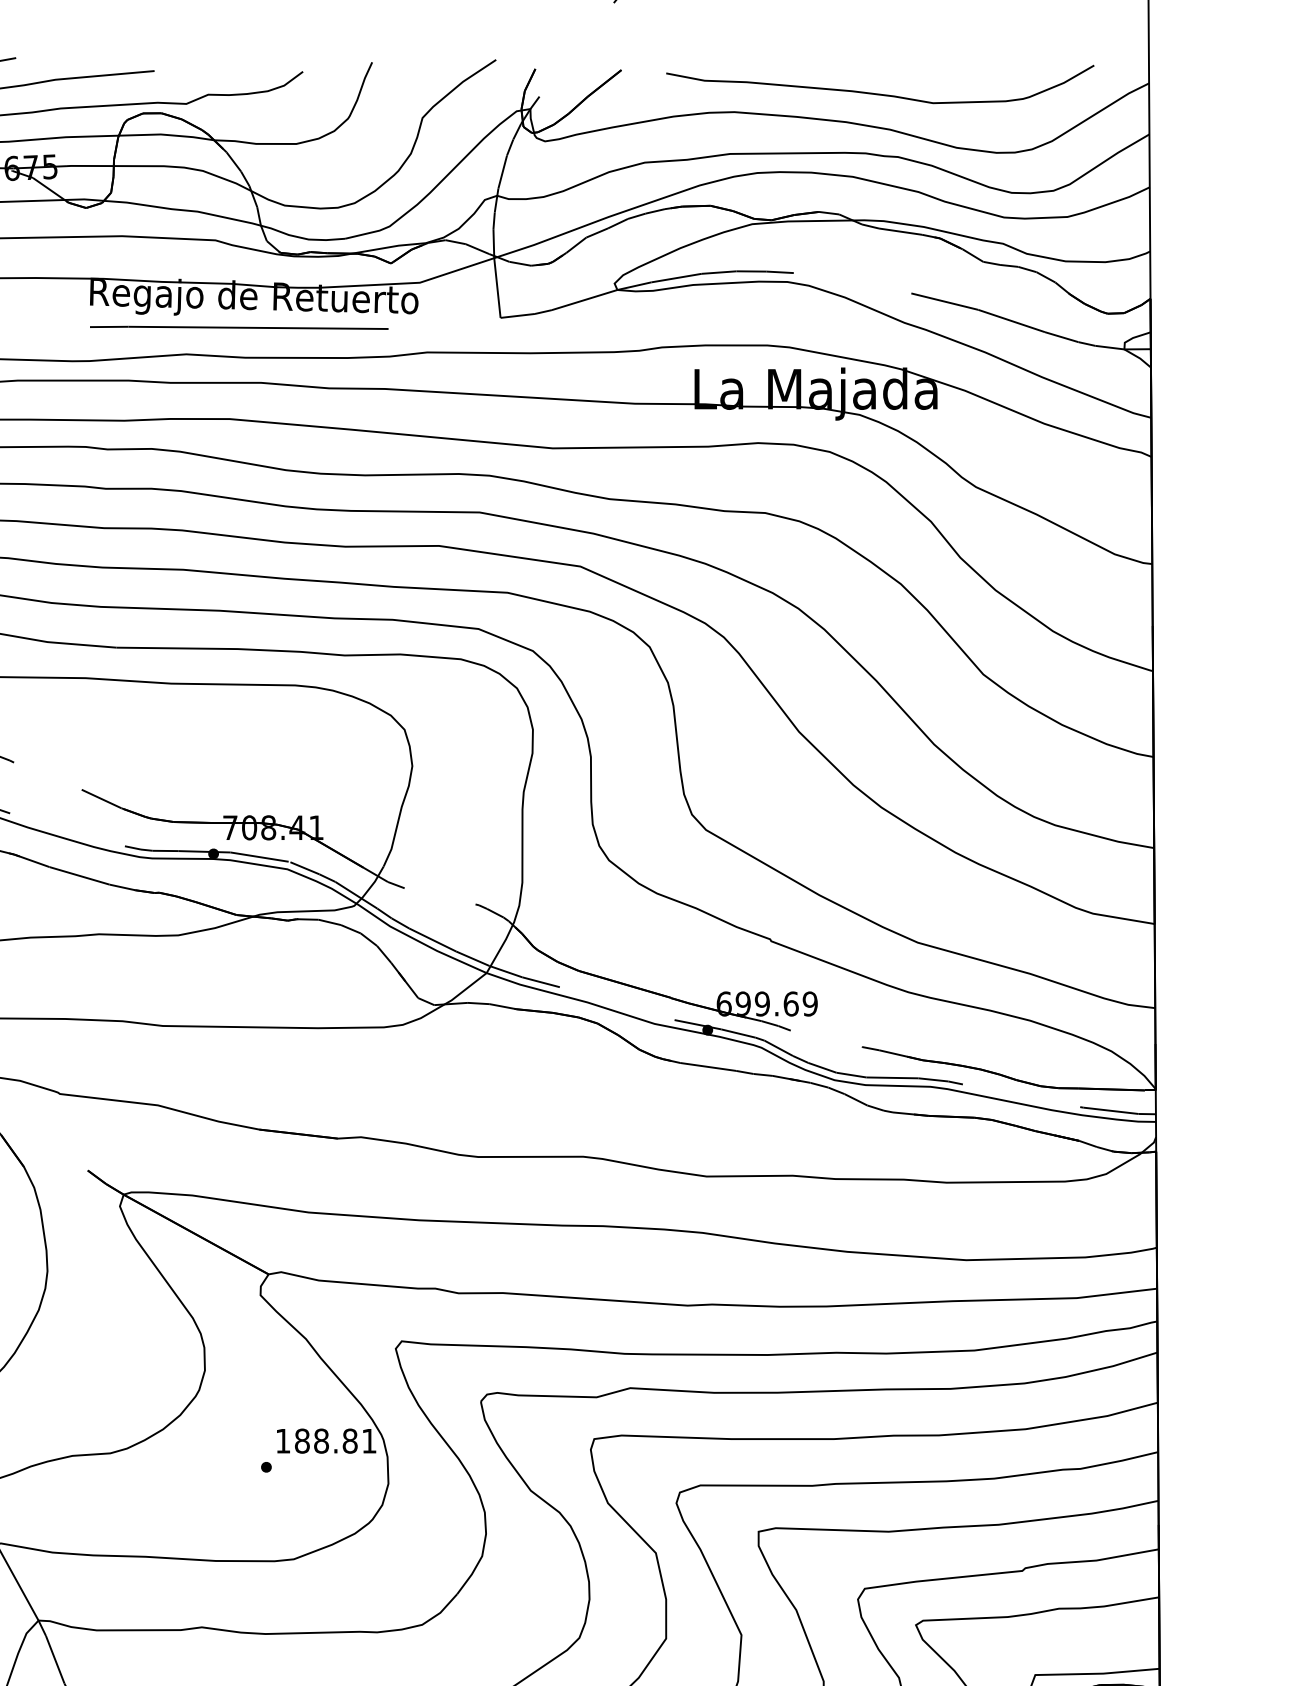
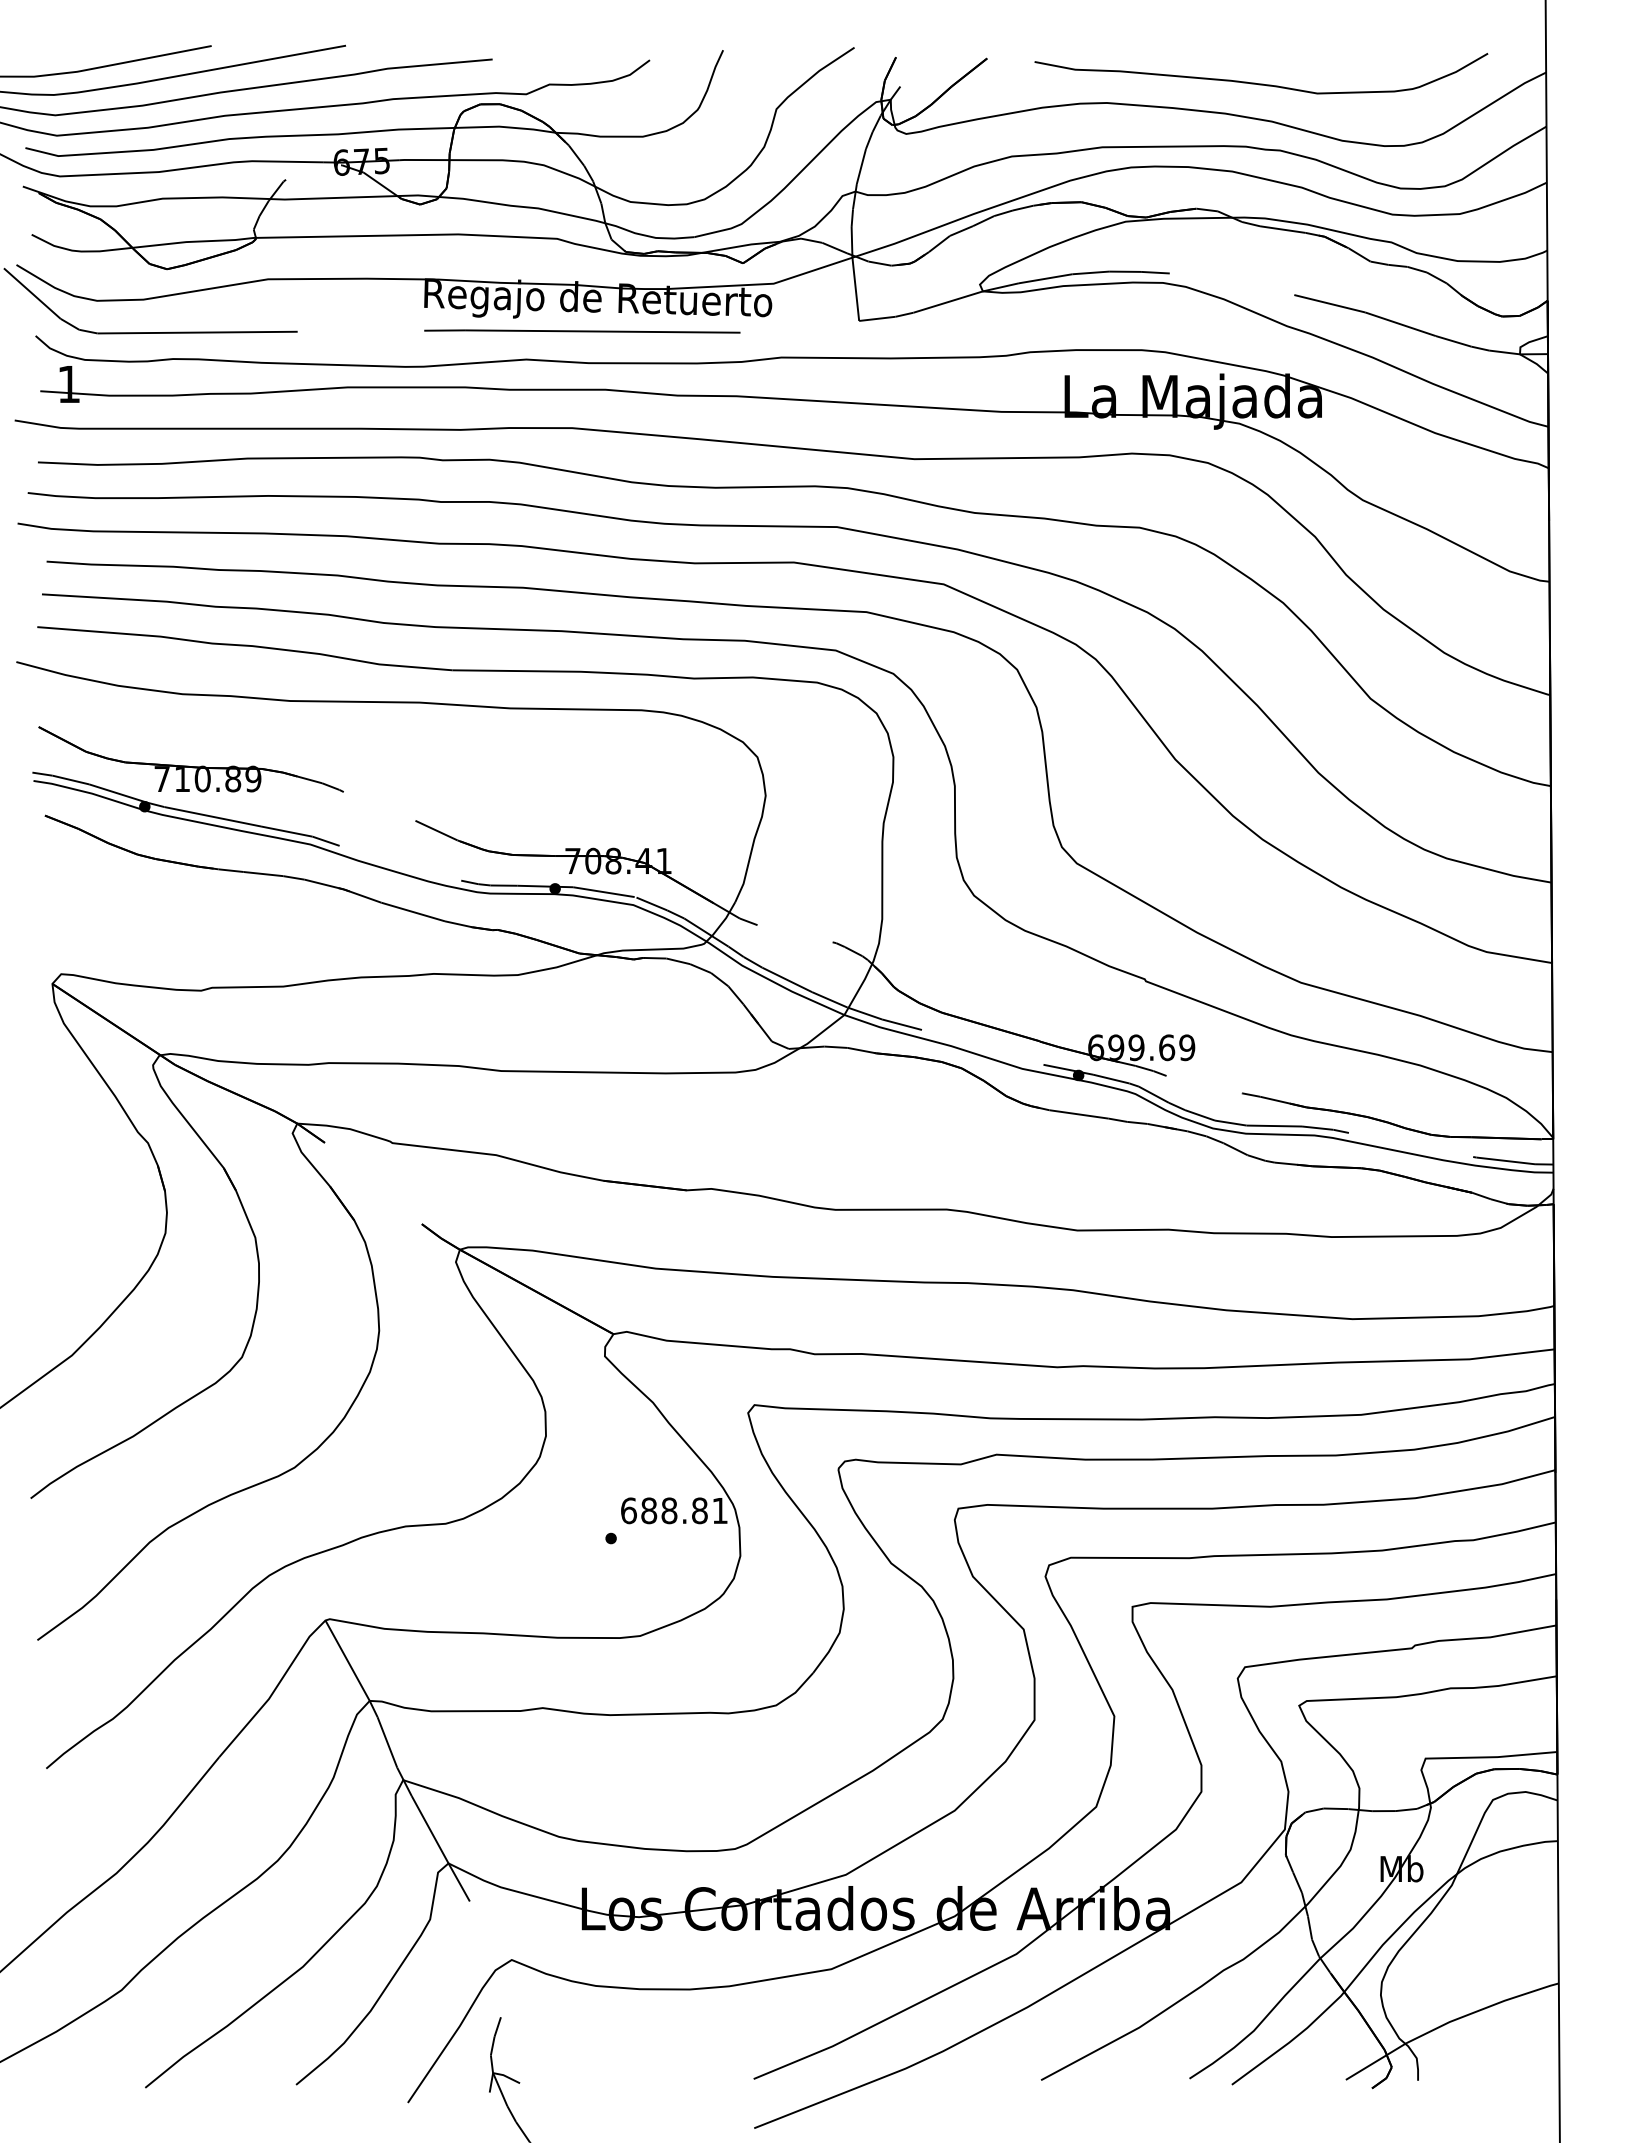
text: (282, 1440) -> (628, 1510), 188.81 -> 688.81

